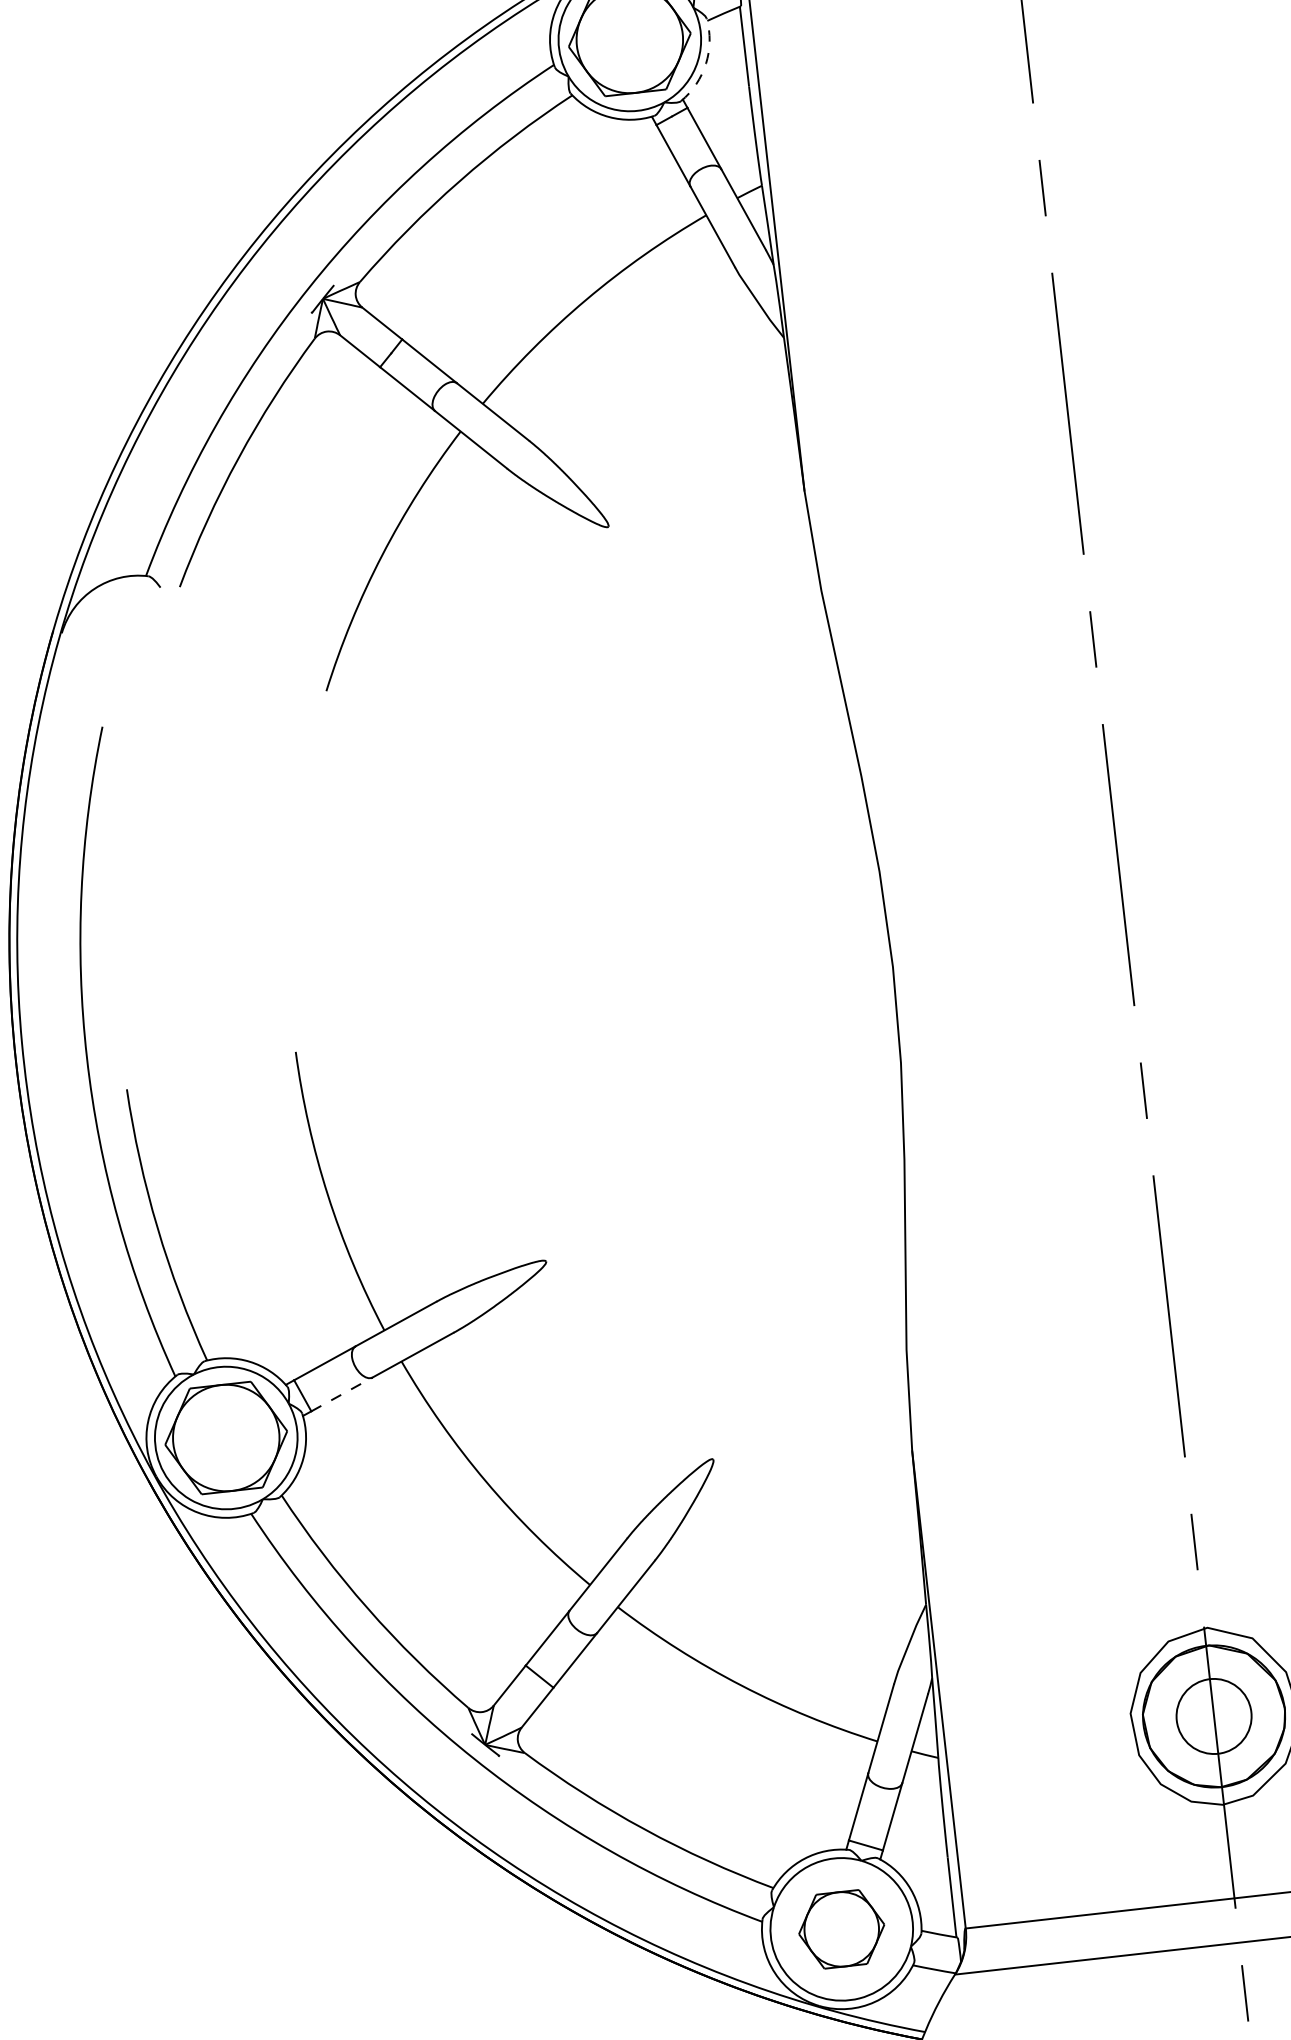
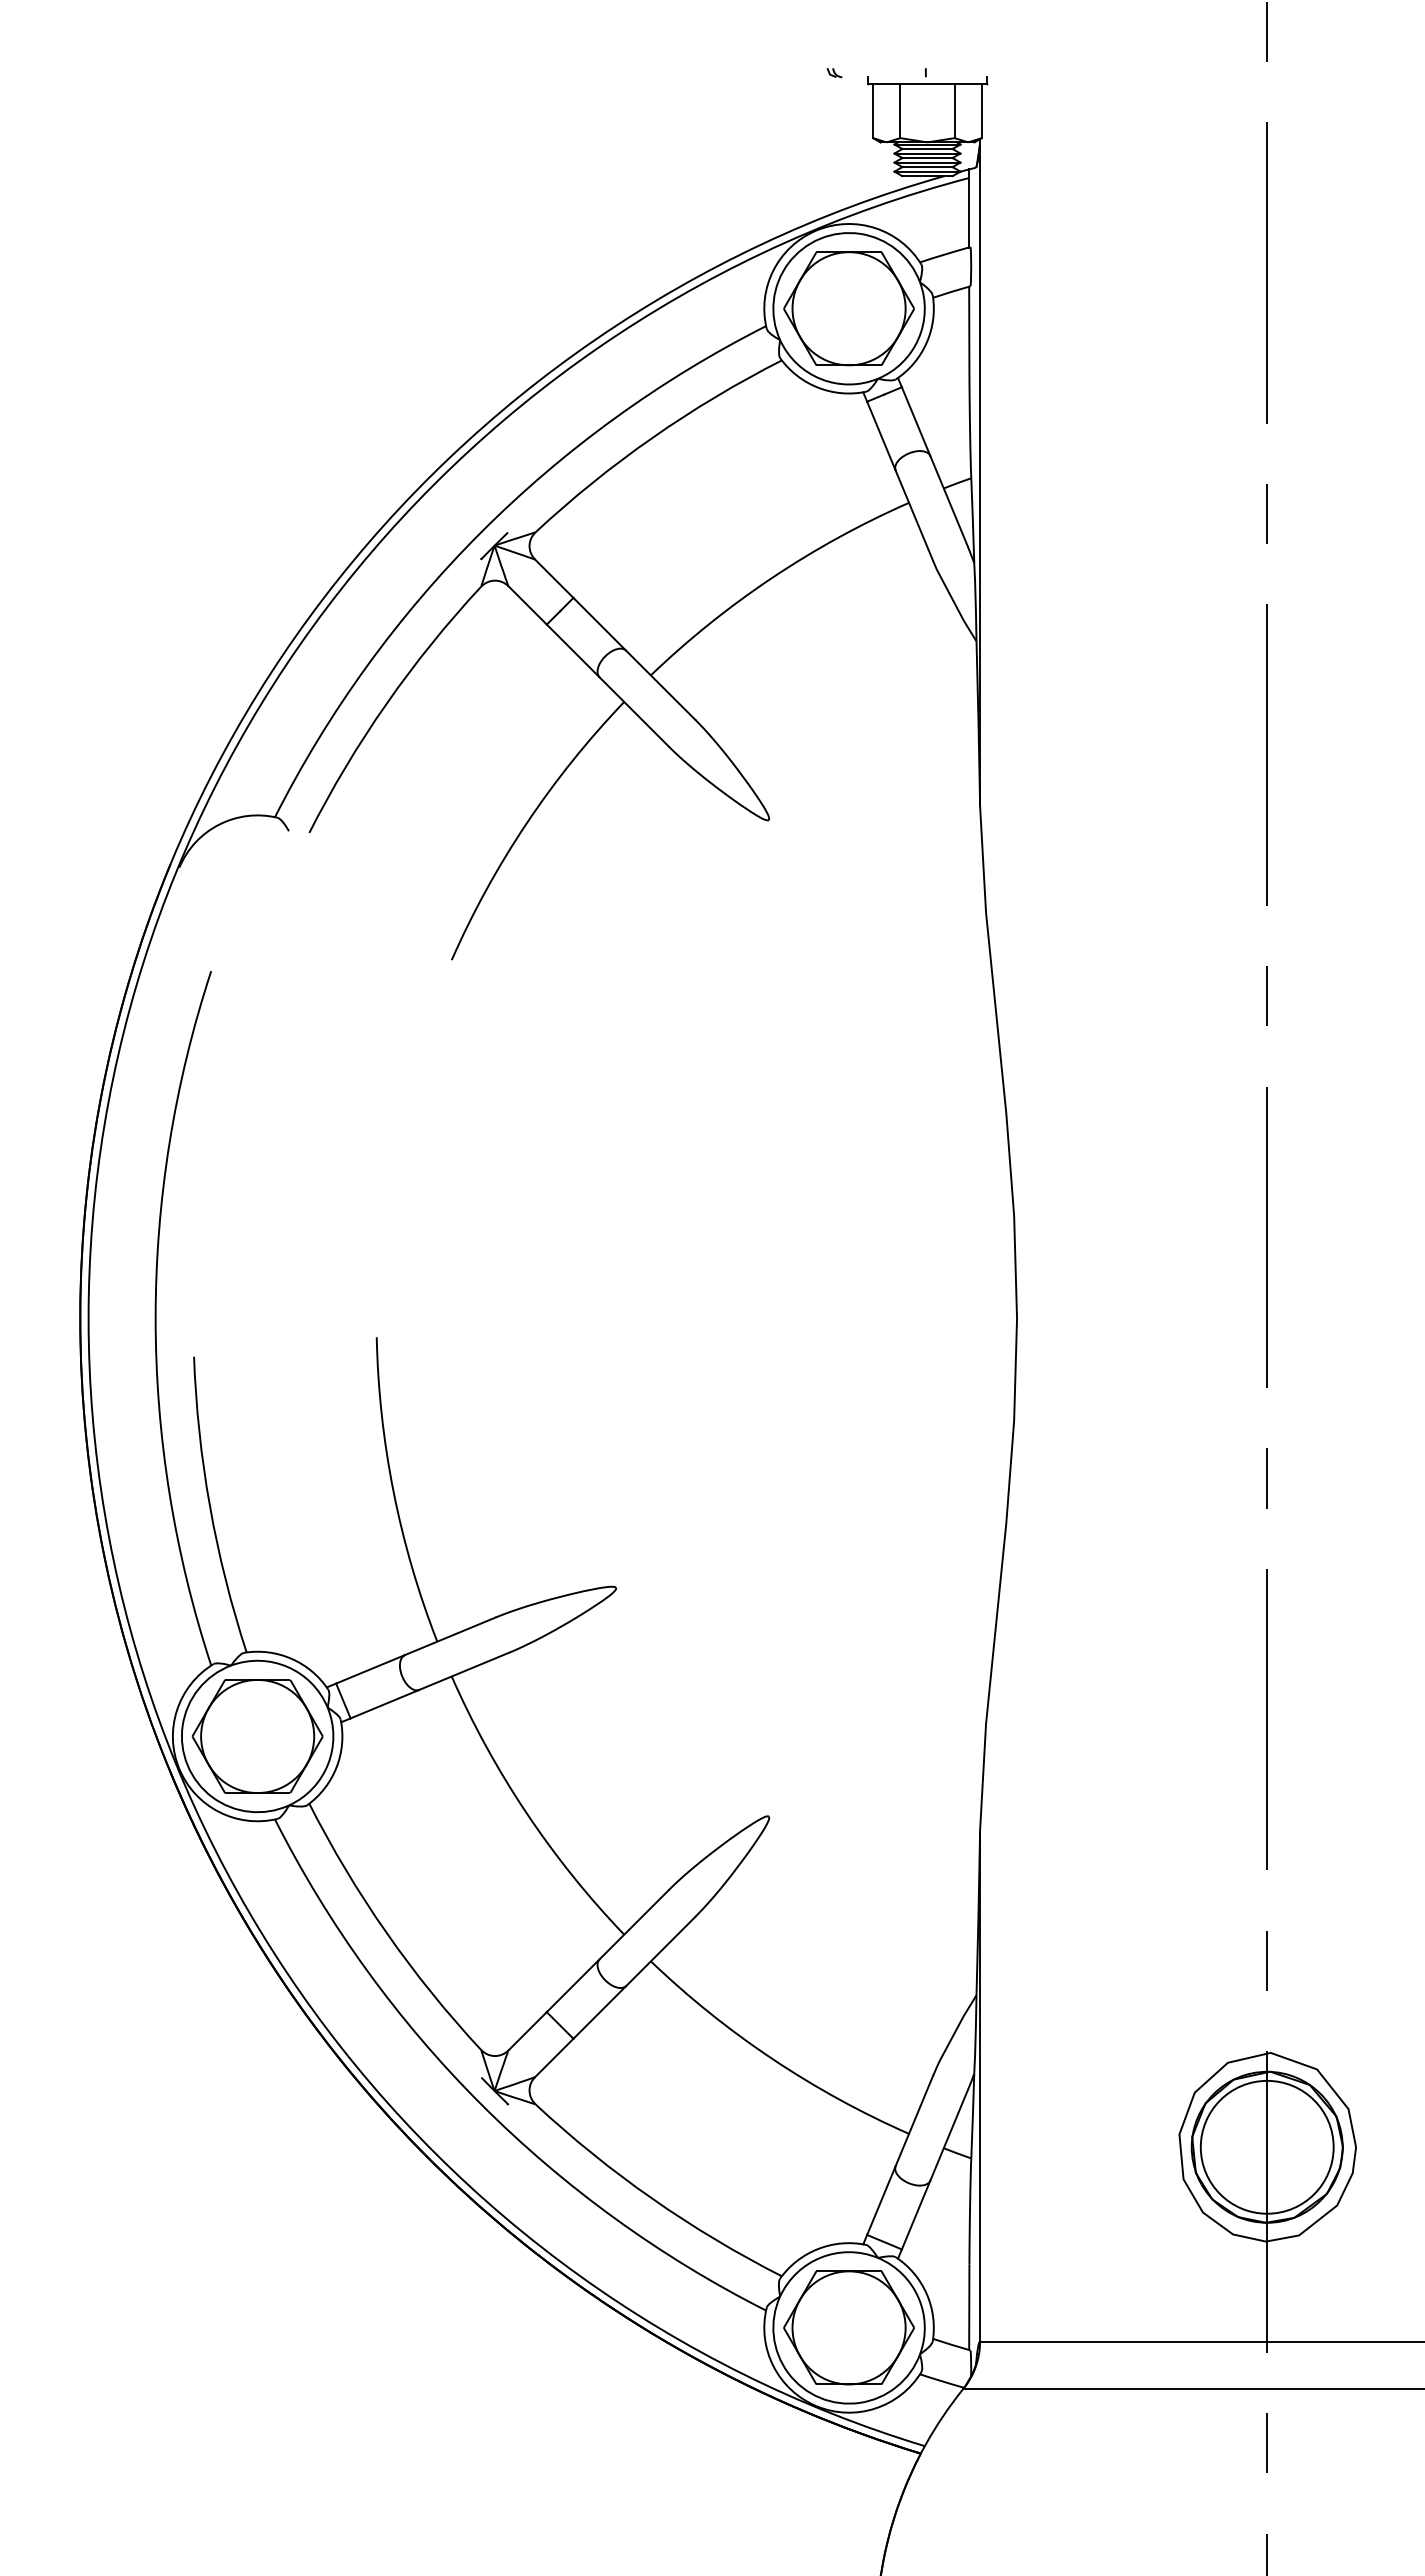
arc: (705, 63) -> (926, 342), dashed -> solid
line: (342, 1394) -> (385, 1704), dashed -> solid
circle: (1213, 1715) -> (1266, 2146), size x1.67
part: (841, 1929) -> (848, 2327), size x1.43

